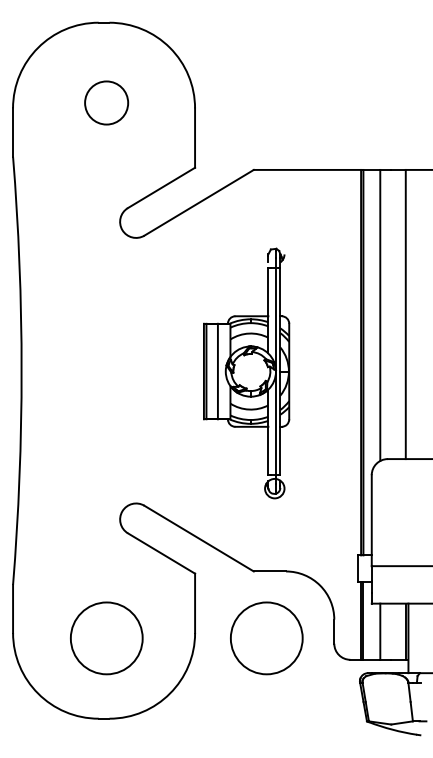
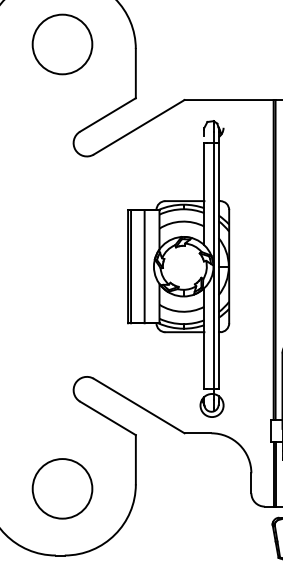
circle: (106, 102) -> (62, 44), size x1.67
part: (246, 373) -> (178, 268), size x1.43
circle: (266, 638) -> (195, 488), removed

